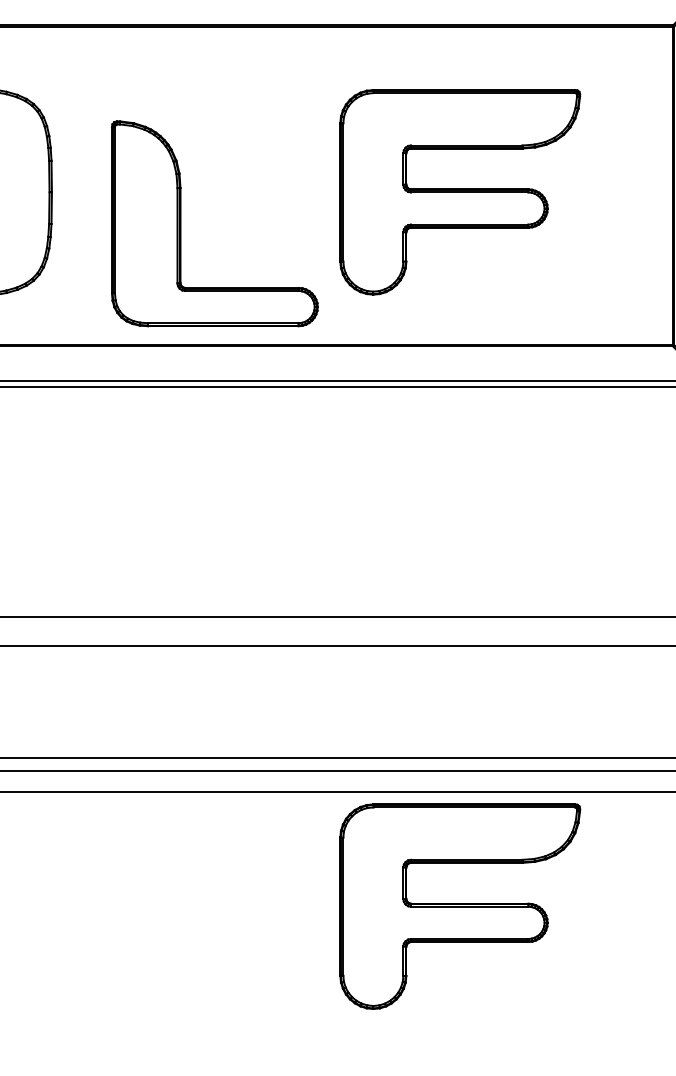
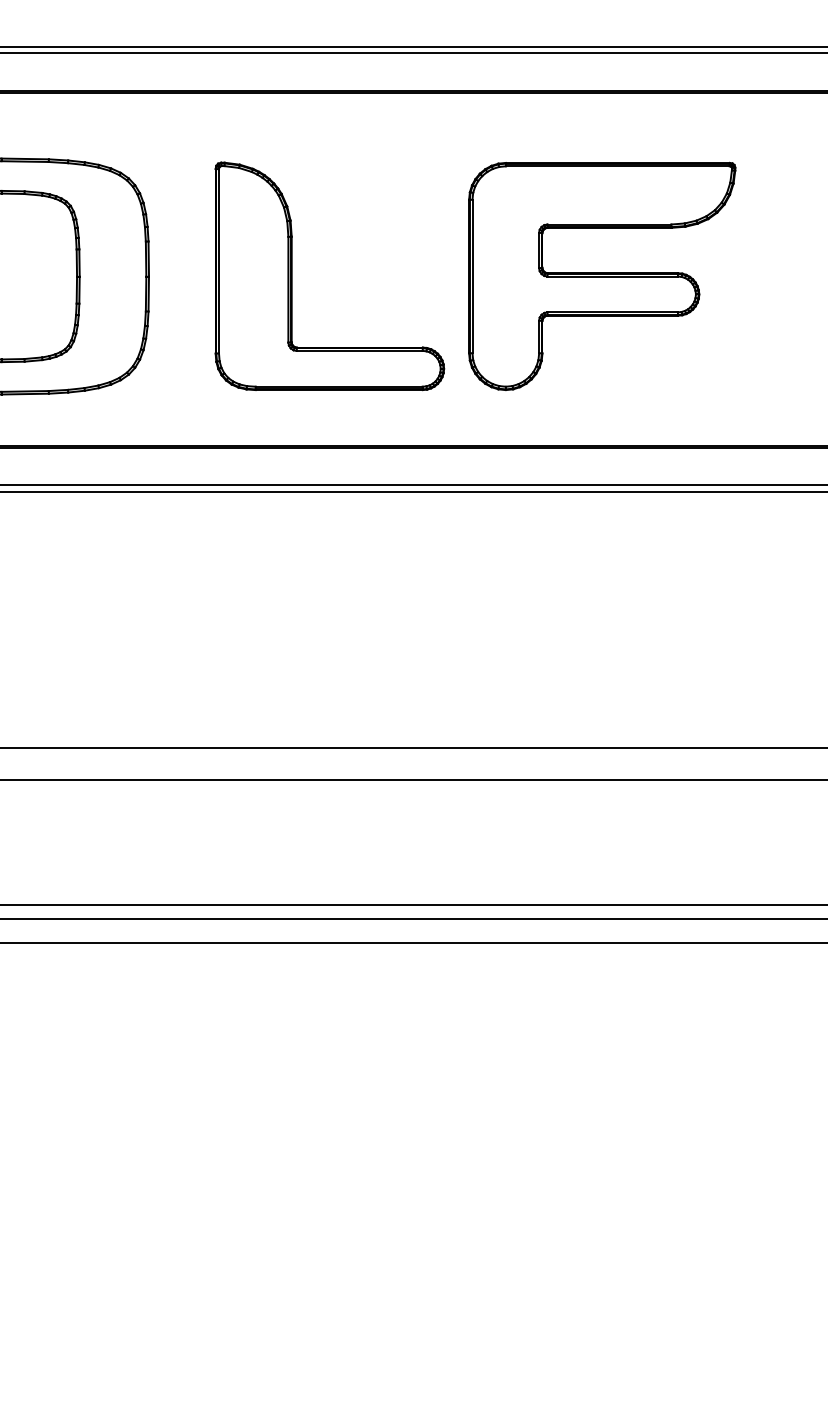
part: (181, 223) -> (292, 276), moved
part: (460, 905) -> (602, 1068), removed

